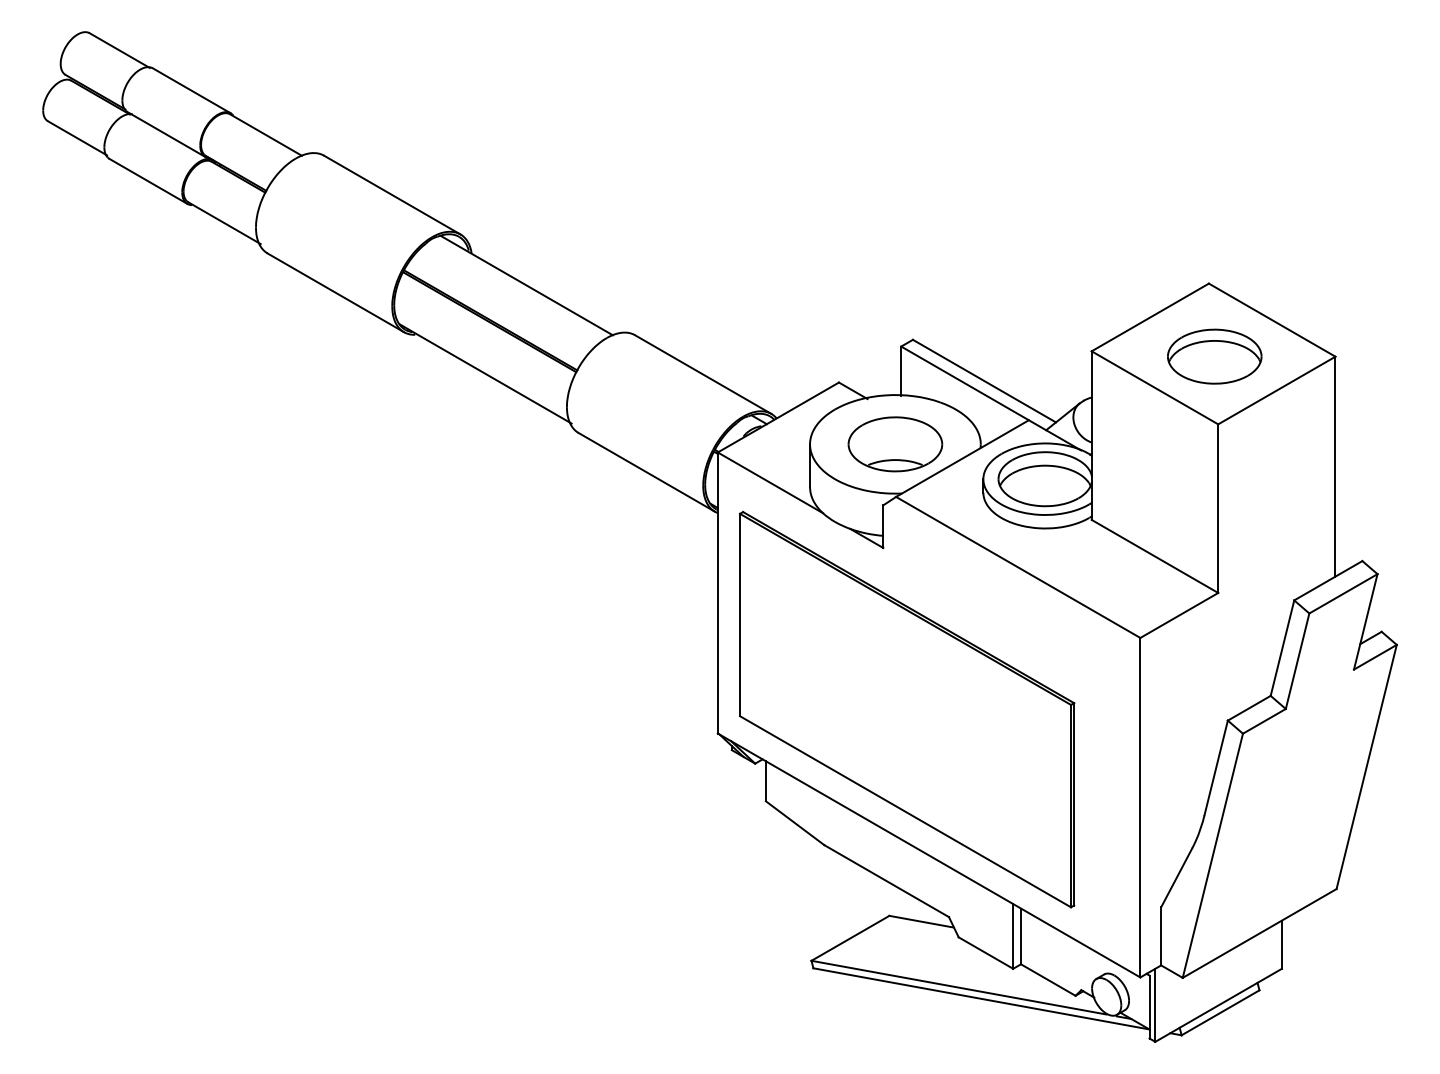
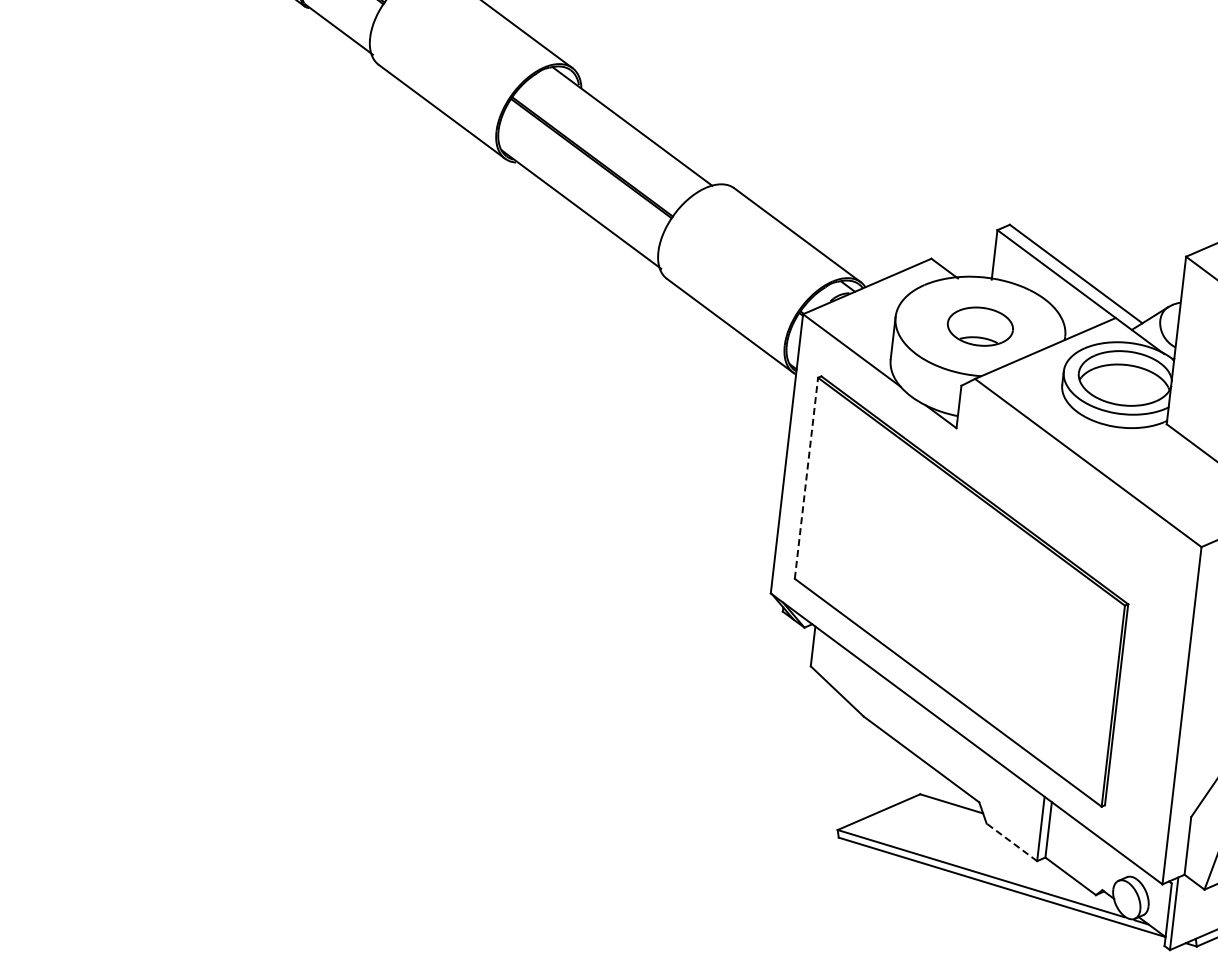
part: (895, 444) -> (980, 326), size x0.7
line: (740, 614) -> (806, 477), solid -> dashed
line: (985, 952) -> (1011, 841), solid -> dashed

